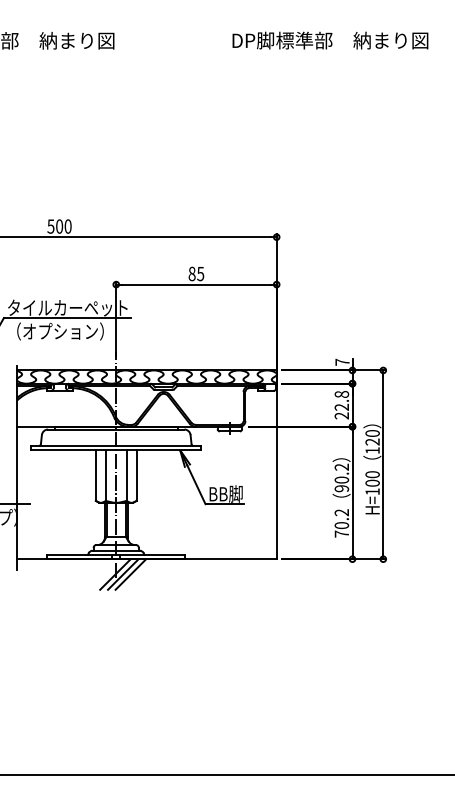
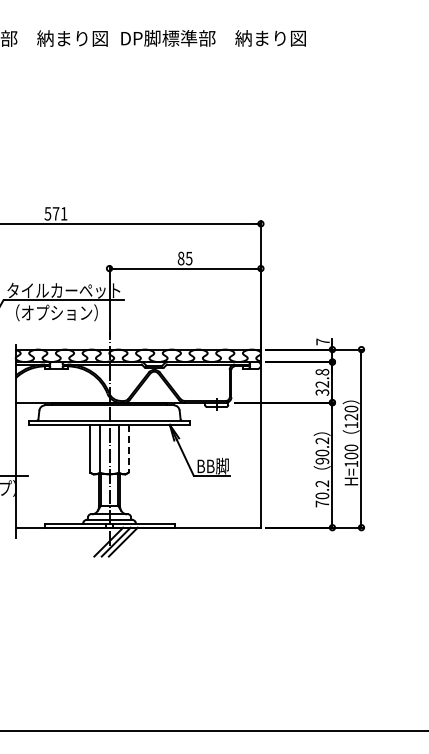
text: (330, 40) -> (213, 38), moved
text: (63, 226) -> (59, 213), 500 -> 571
text: (341, 415) -> (322, 392), 22.8 -> 32.8
line: (136, 475) -> (128, 448), solid -> dashed

